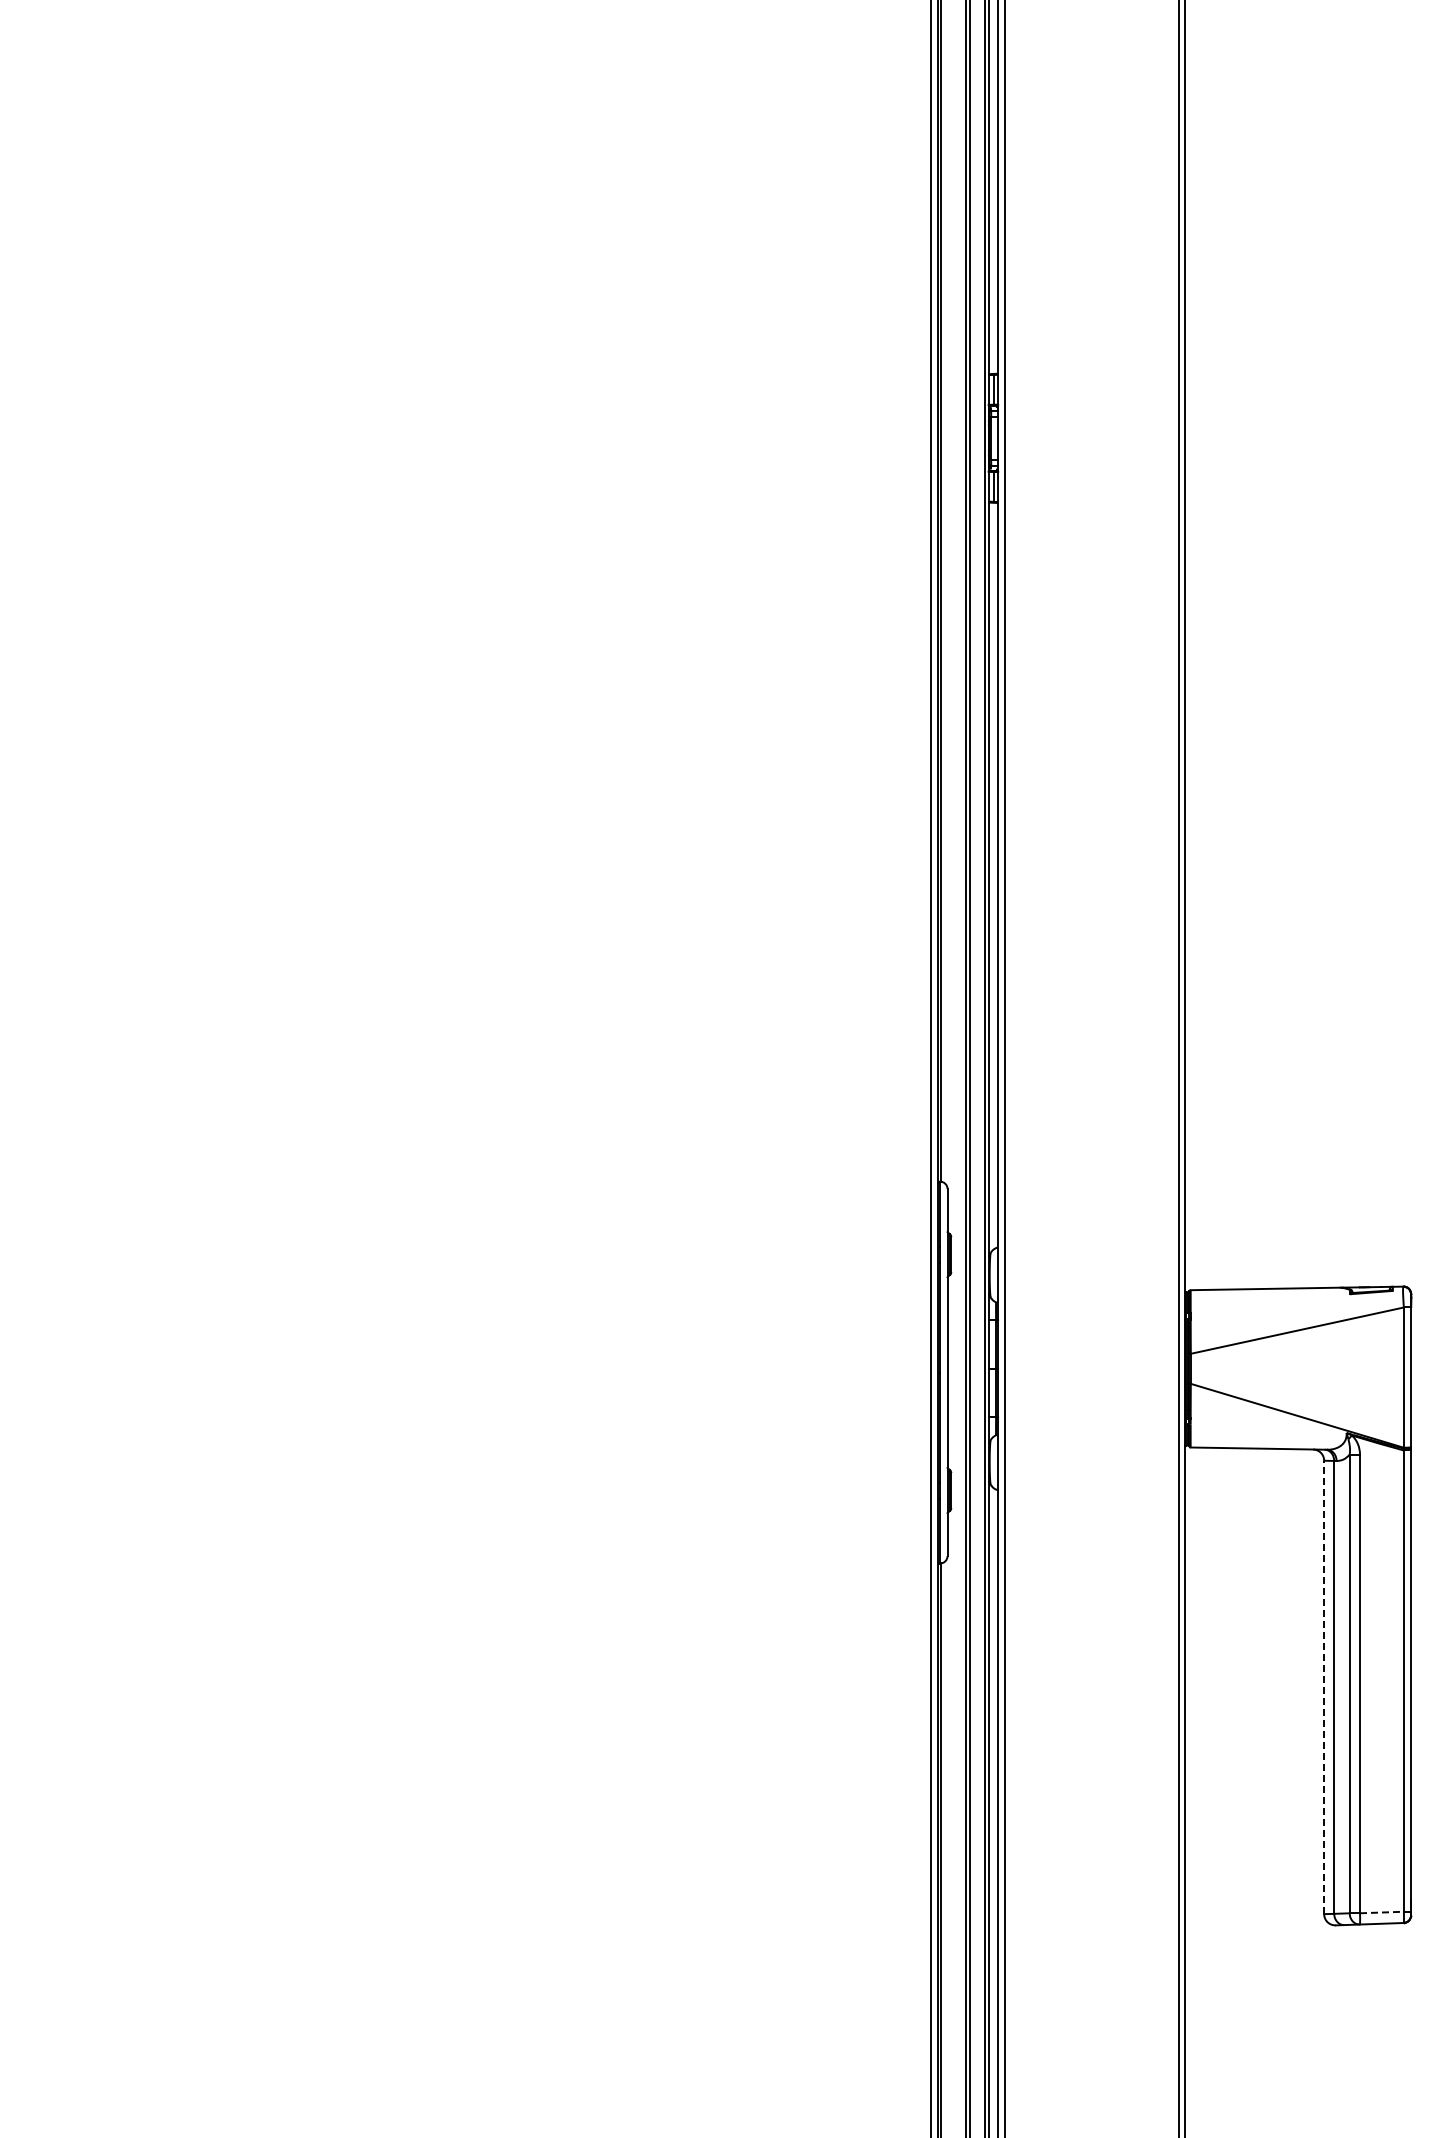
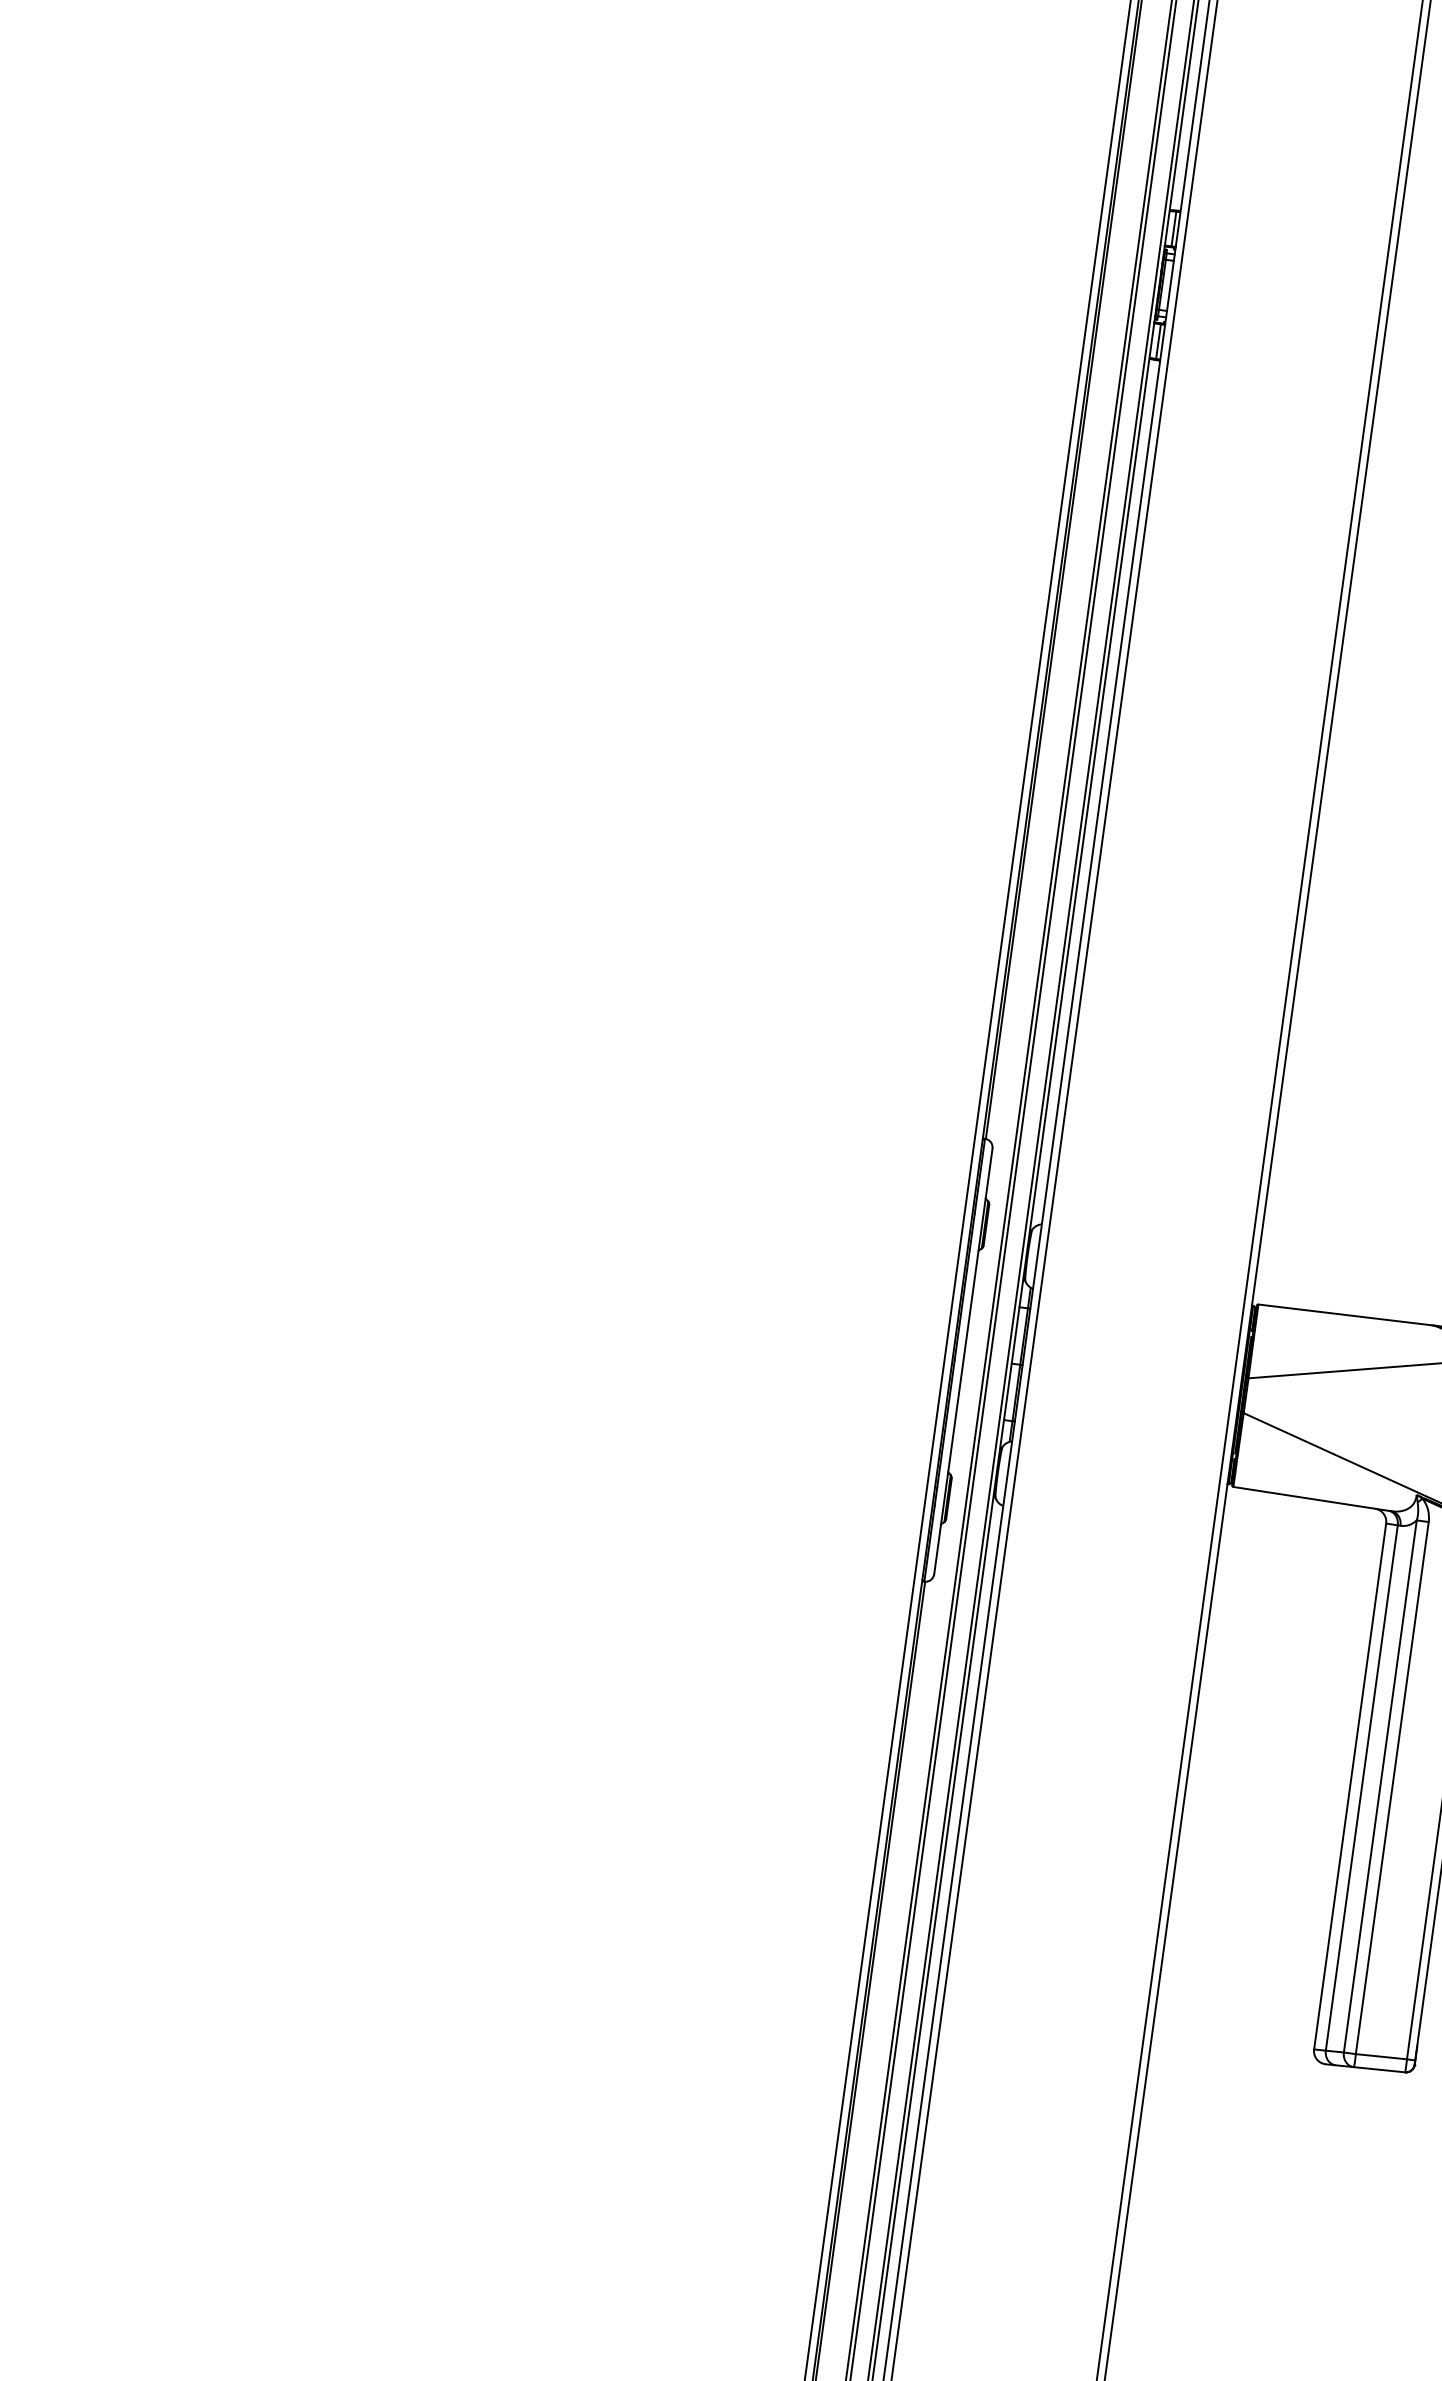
line: (1324, 1687) -> (1350, 1786), dashed -> solid
line: (1381, 1912) -> (1380, 2056), dashed -> solid

